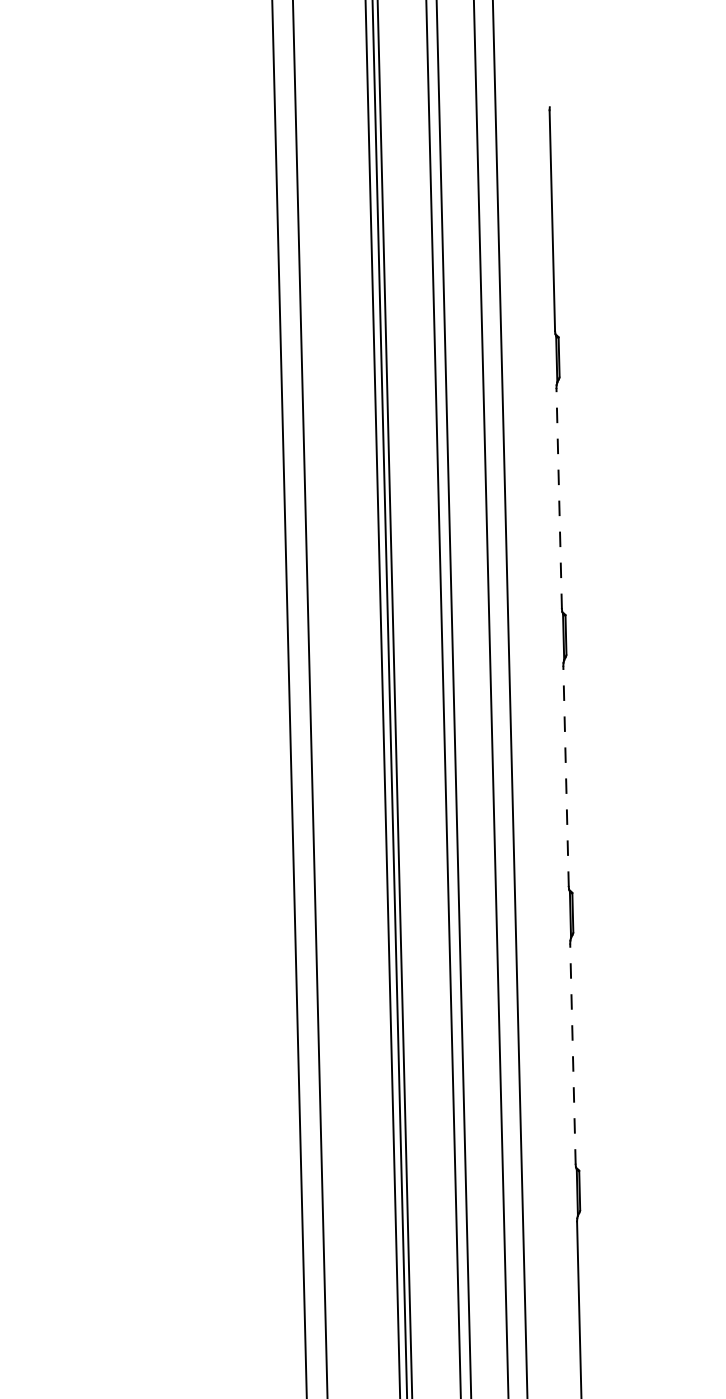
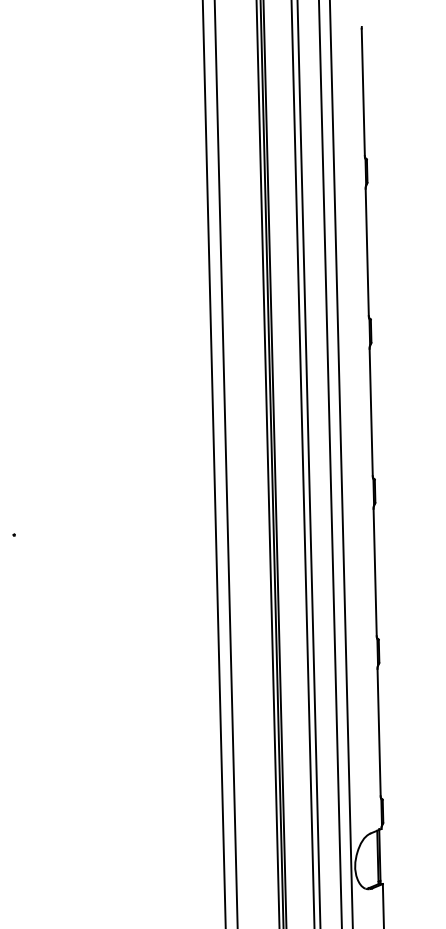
line: (559, 498) -> (367, 252), dashed -> solid
line: (566, 776) -> (371, 412), dashed -> solid
line: (573, 1054) -> (375, 572), dashed -> solid

